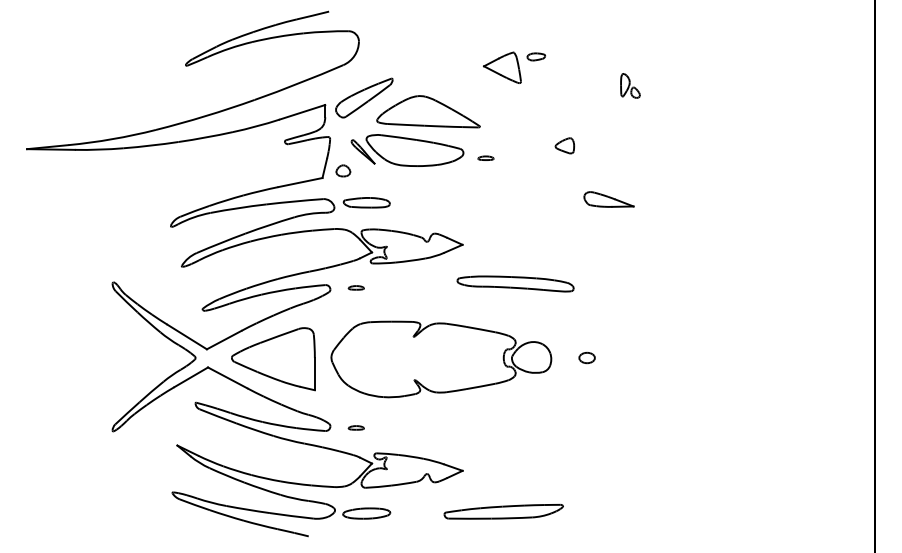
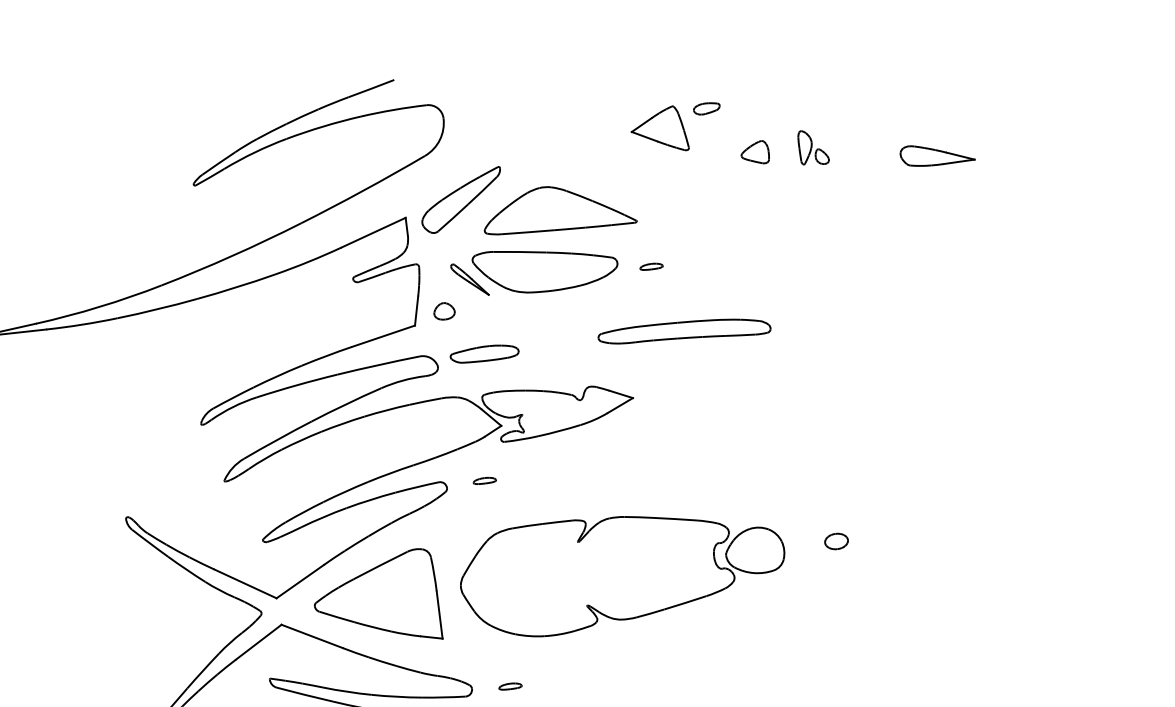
part: (630, 85) -> (813, 146), moved
part: (564, 145) -> (754, 152), moved
part: (608, 199) -> (936, 153), moved
part: (515, 283) -> (684, 331), moved

